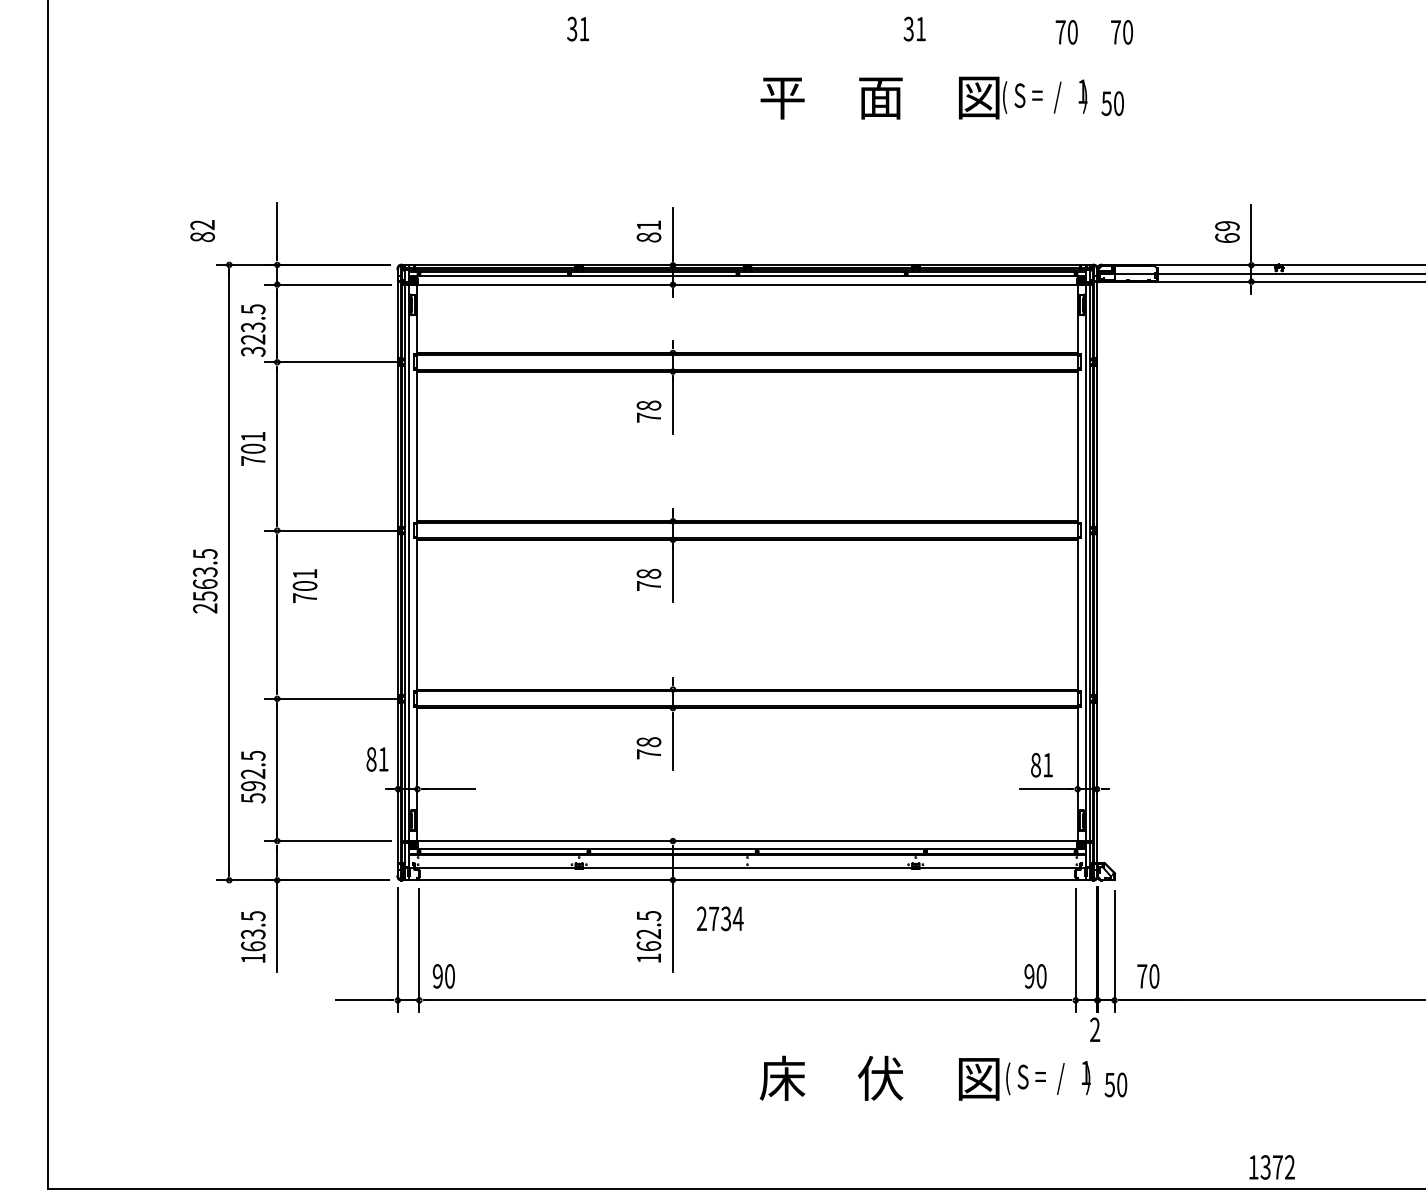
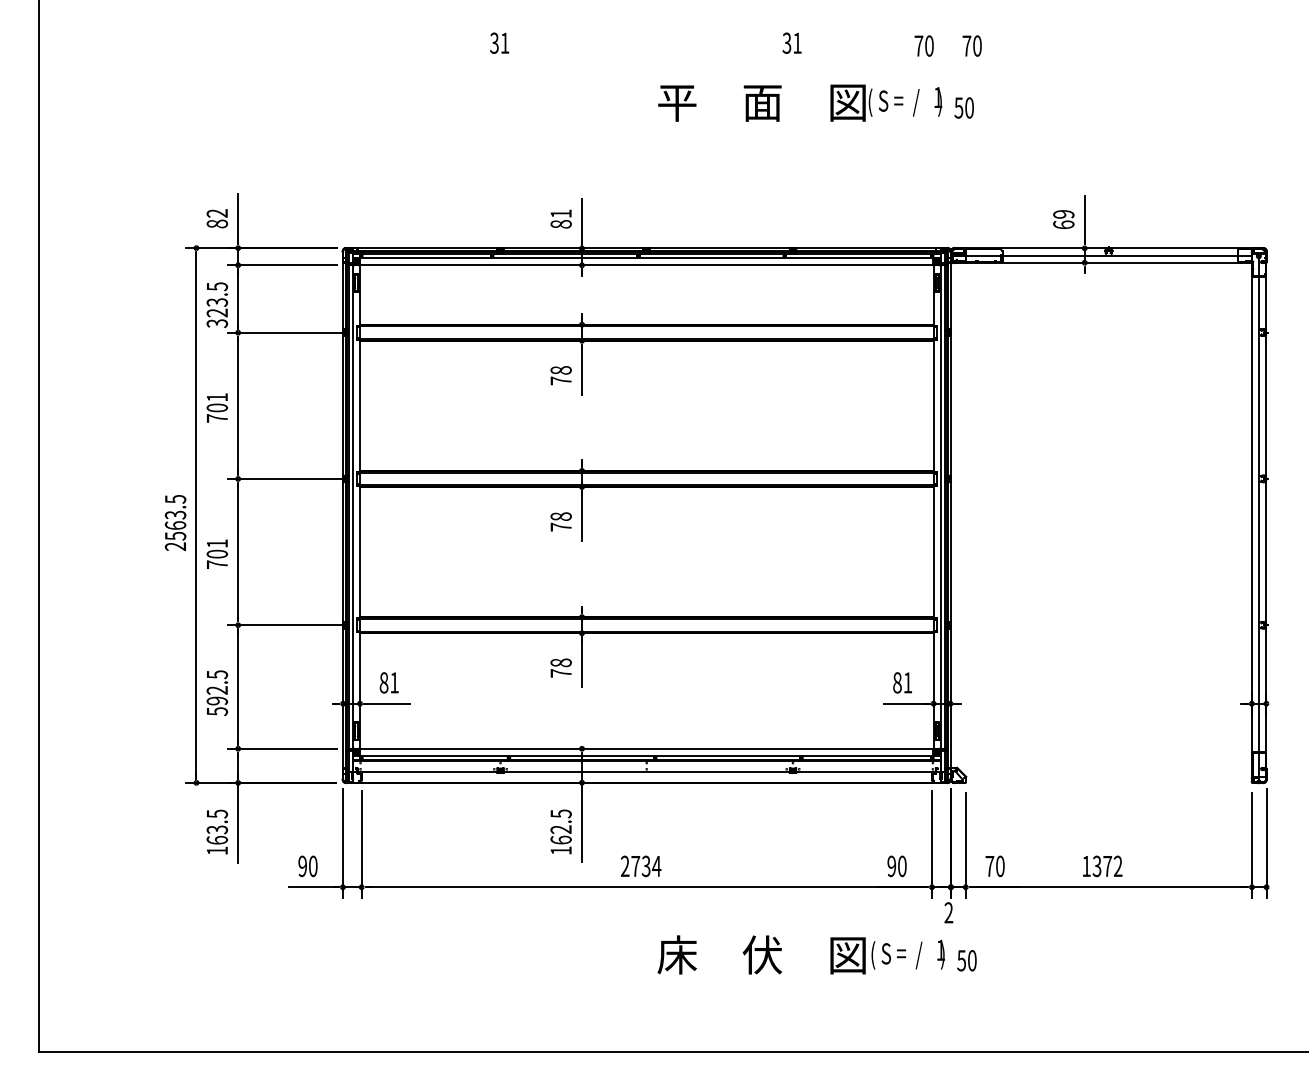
text: (201, 230) -> (216, 218), moved
text: (304, 585) -> (216, 553), moved
text: (376, 759) -> (388, 682), moved
text: (719, 918) -> (640, 866), moved
text: (443, 976) -> (307, 866), moved
text: (1271, 1167) -> (1102, 866), moved

